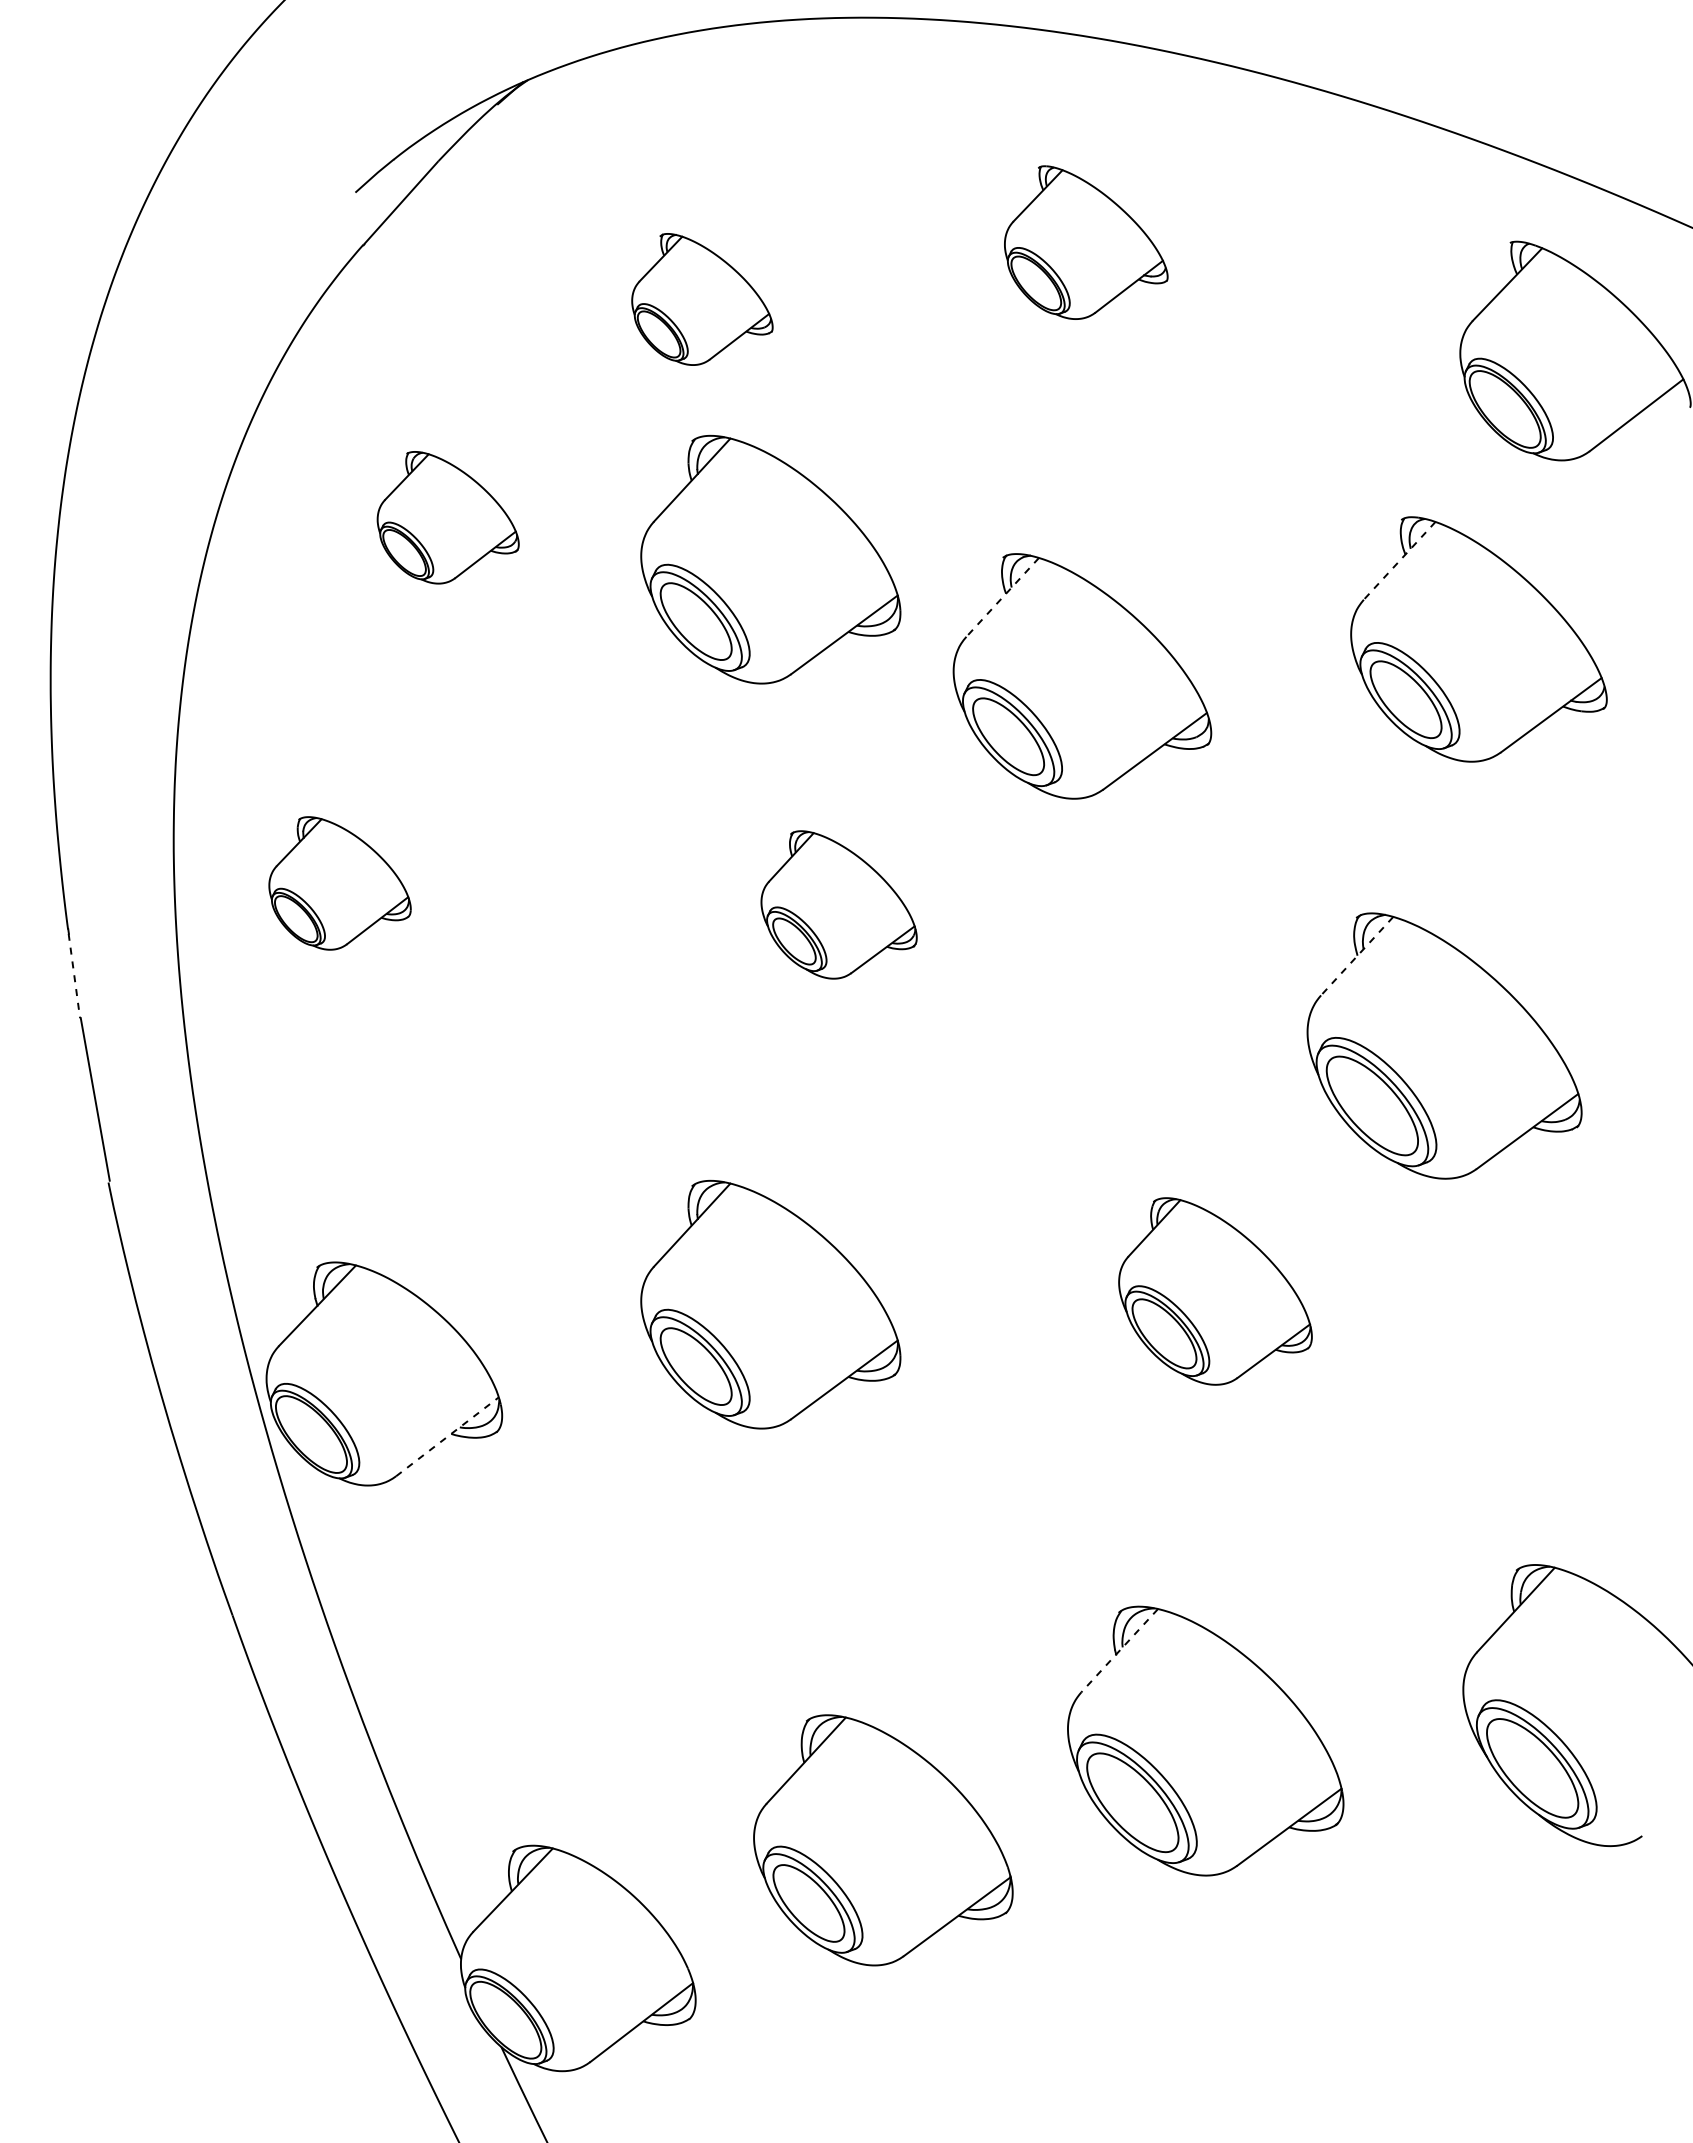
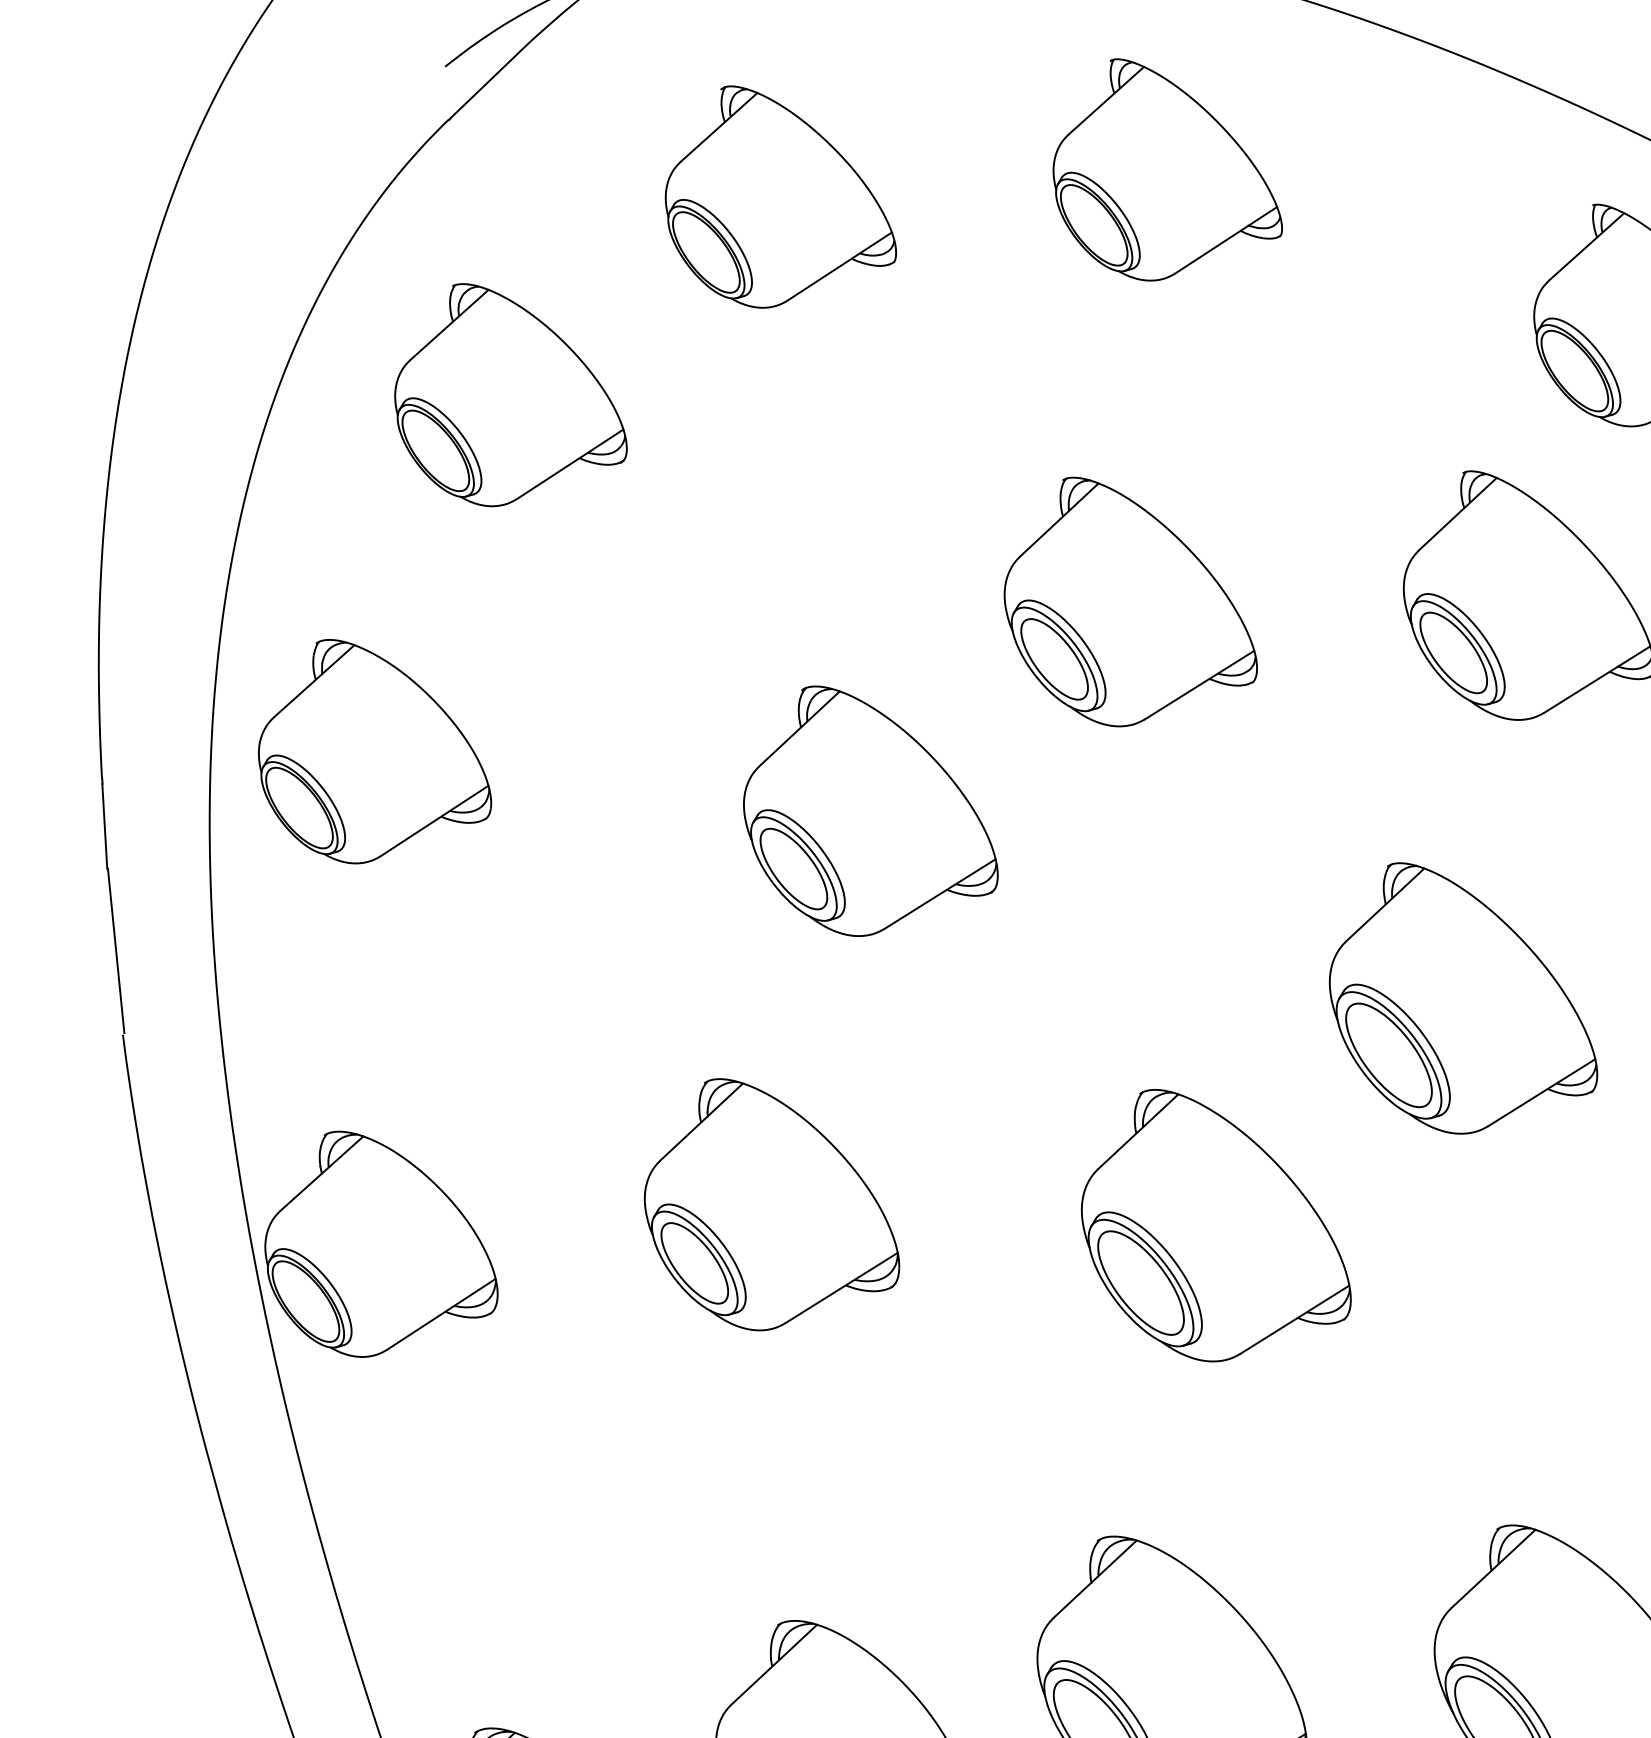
part: (1086, 242) -> (1170, 172), size x1.43
part: (702, 299) -> (782, 199), size x1.67
part: (447, 517) -> (511, 397), size x1.67
part: (770, 559) -> (830, 464), removed
line: (1399, 560) -> (1457, 513), dashed -> solid
line: (1002, 597) -> (1059, 520), dashed -> solid
part: (339, 883) -> (376, 754), size x1.67
part: (838, 904) -> (872, 813), size x1.67
line: (1356, 956) -> (1384, 905), dashed -> solid
line: (74, 976) -> (104, 826), dashed -> solid
part: (1215, 1291) -> (1218, 1228), size x1.43
line: (447, 1436) -> (441, 1313), dashed -> solid
line: (1119, 1651) -> (1095, 1579), dashed -> solid

